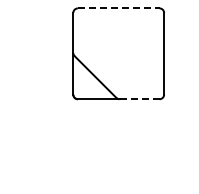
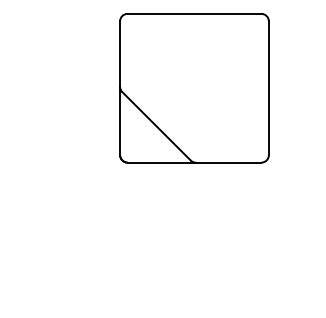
line: (118, 8) -> (194, 14), dashed -> solid
line: (139, 99) -> (228, 163), dashed -> solid

